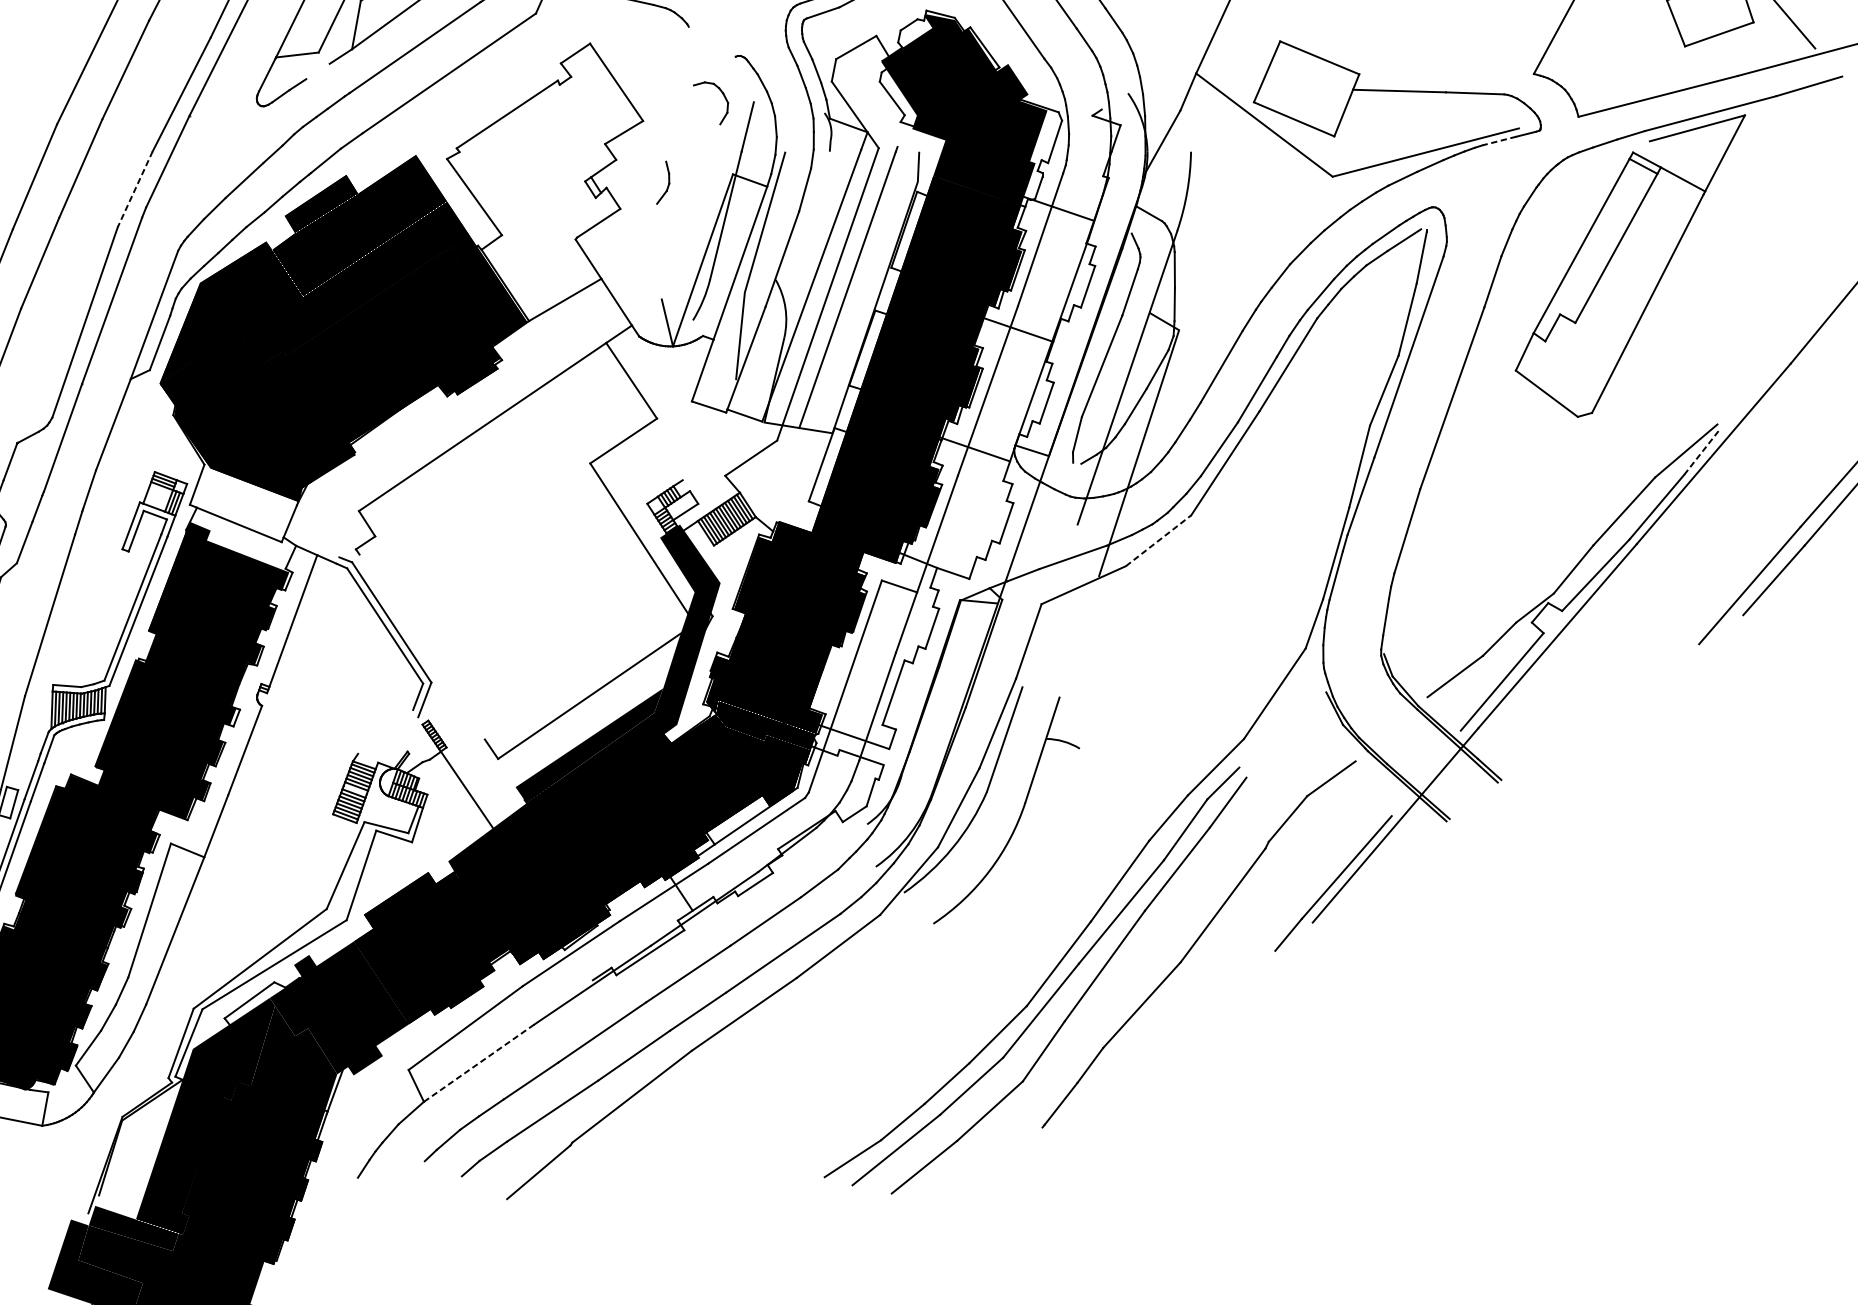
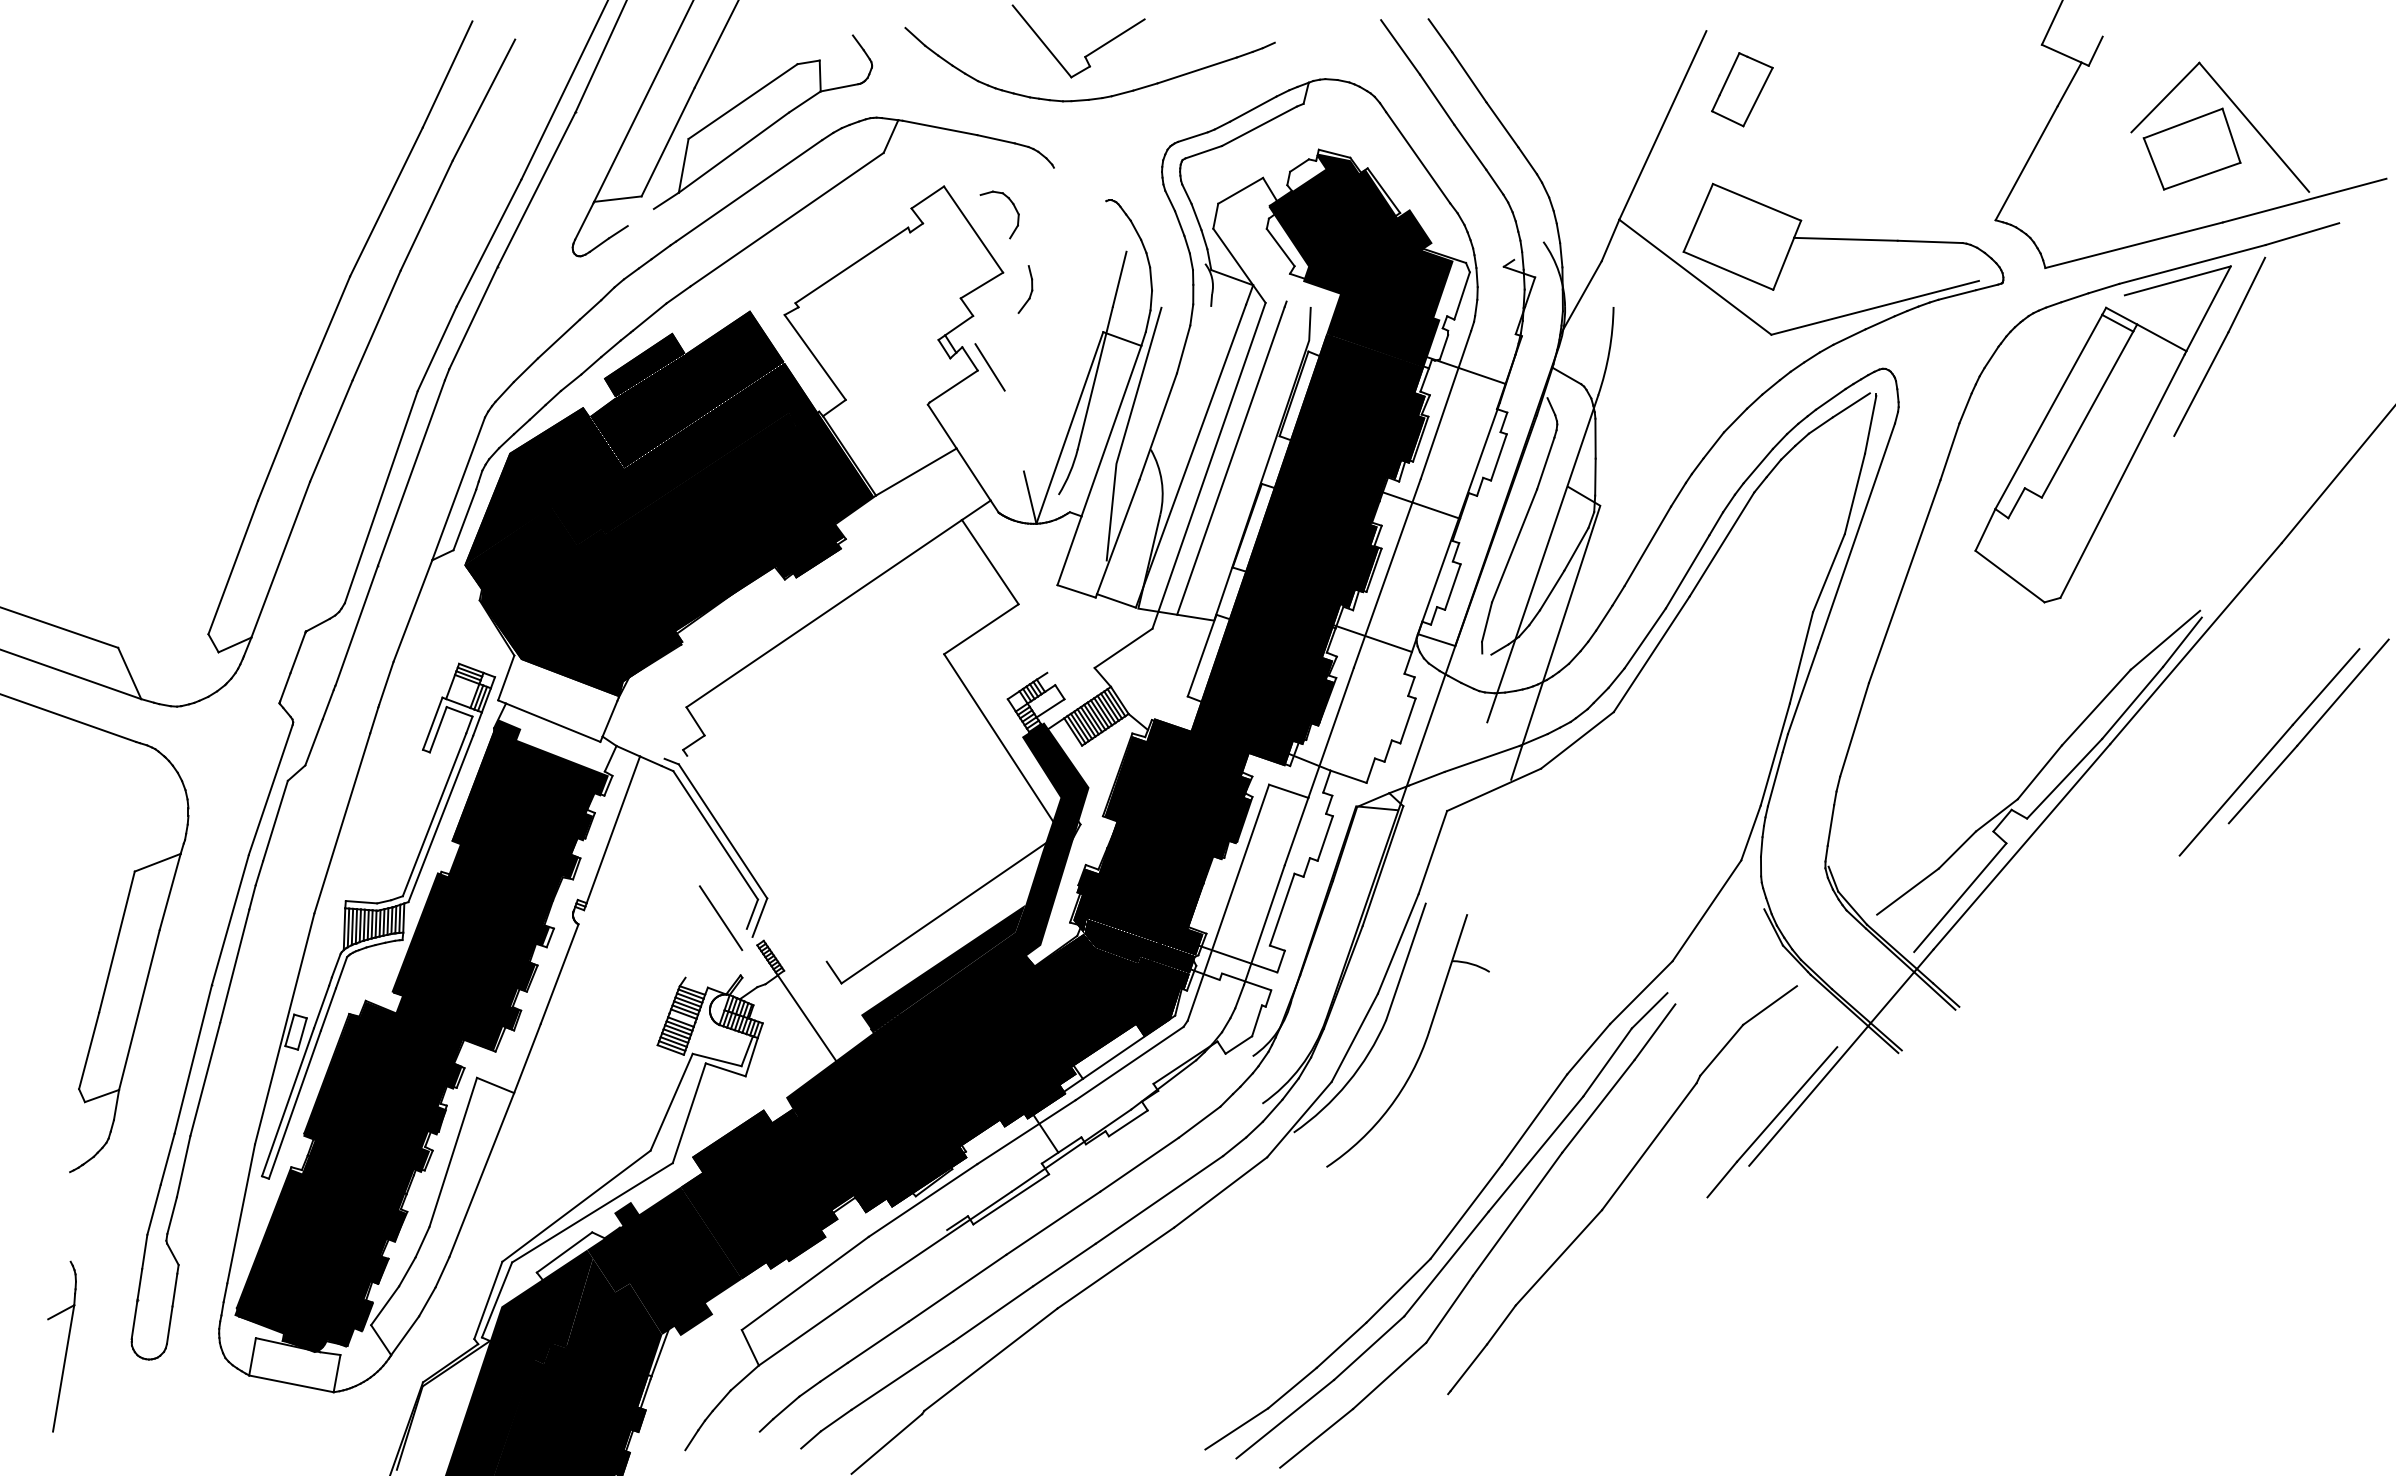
part: (723, 95) -> (1013, 206), moved
line: (1498, 141) -> (1956, 295), dashed -> solid
part: (663, 182) -> (1025, 289), moved
part: (1734, 187) -> (2219, 346), added
line: (135, 189) -> (437, 348), dashed -> solid
line: (630, 206) -> (989, 367), added
line: (1701, 452) -> (2182, 641), dashed -> solid
line: (1158, 540) -> (1577, 740), dashed -> solid
line: (389, 699) -> (720, 917), added
line: (479, 1063) -> (820, 1322), dashed -> solid

